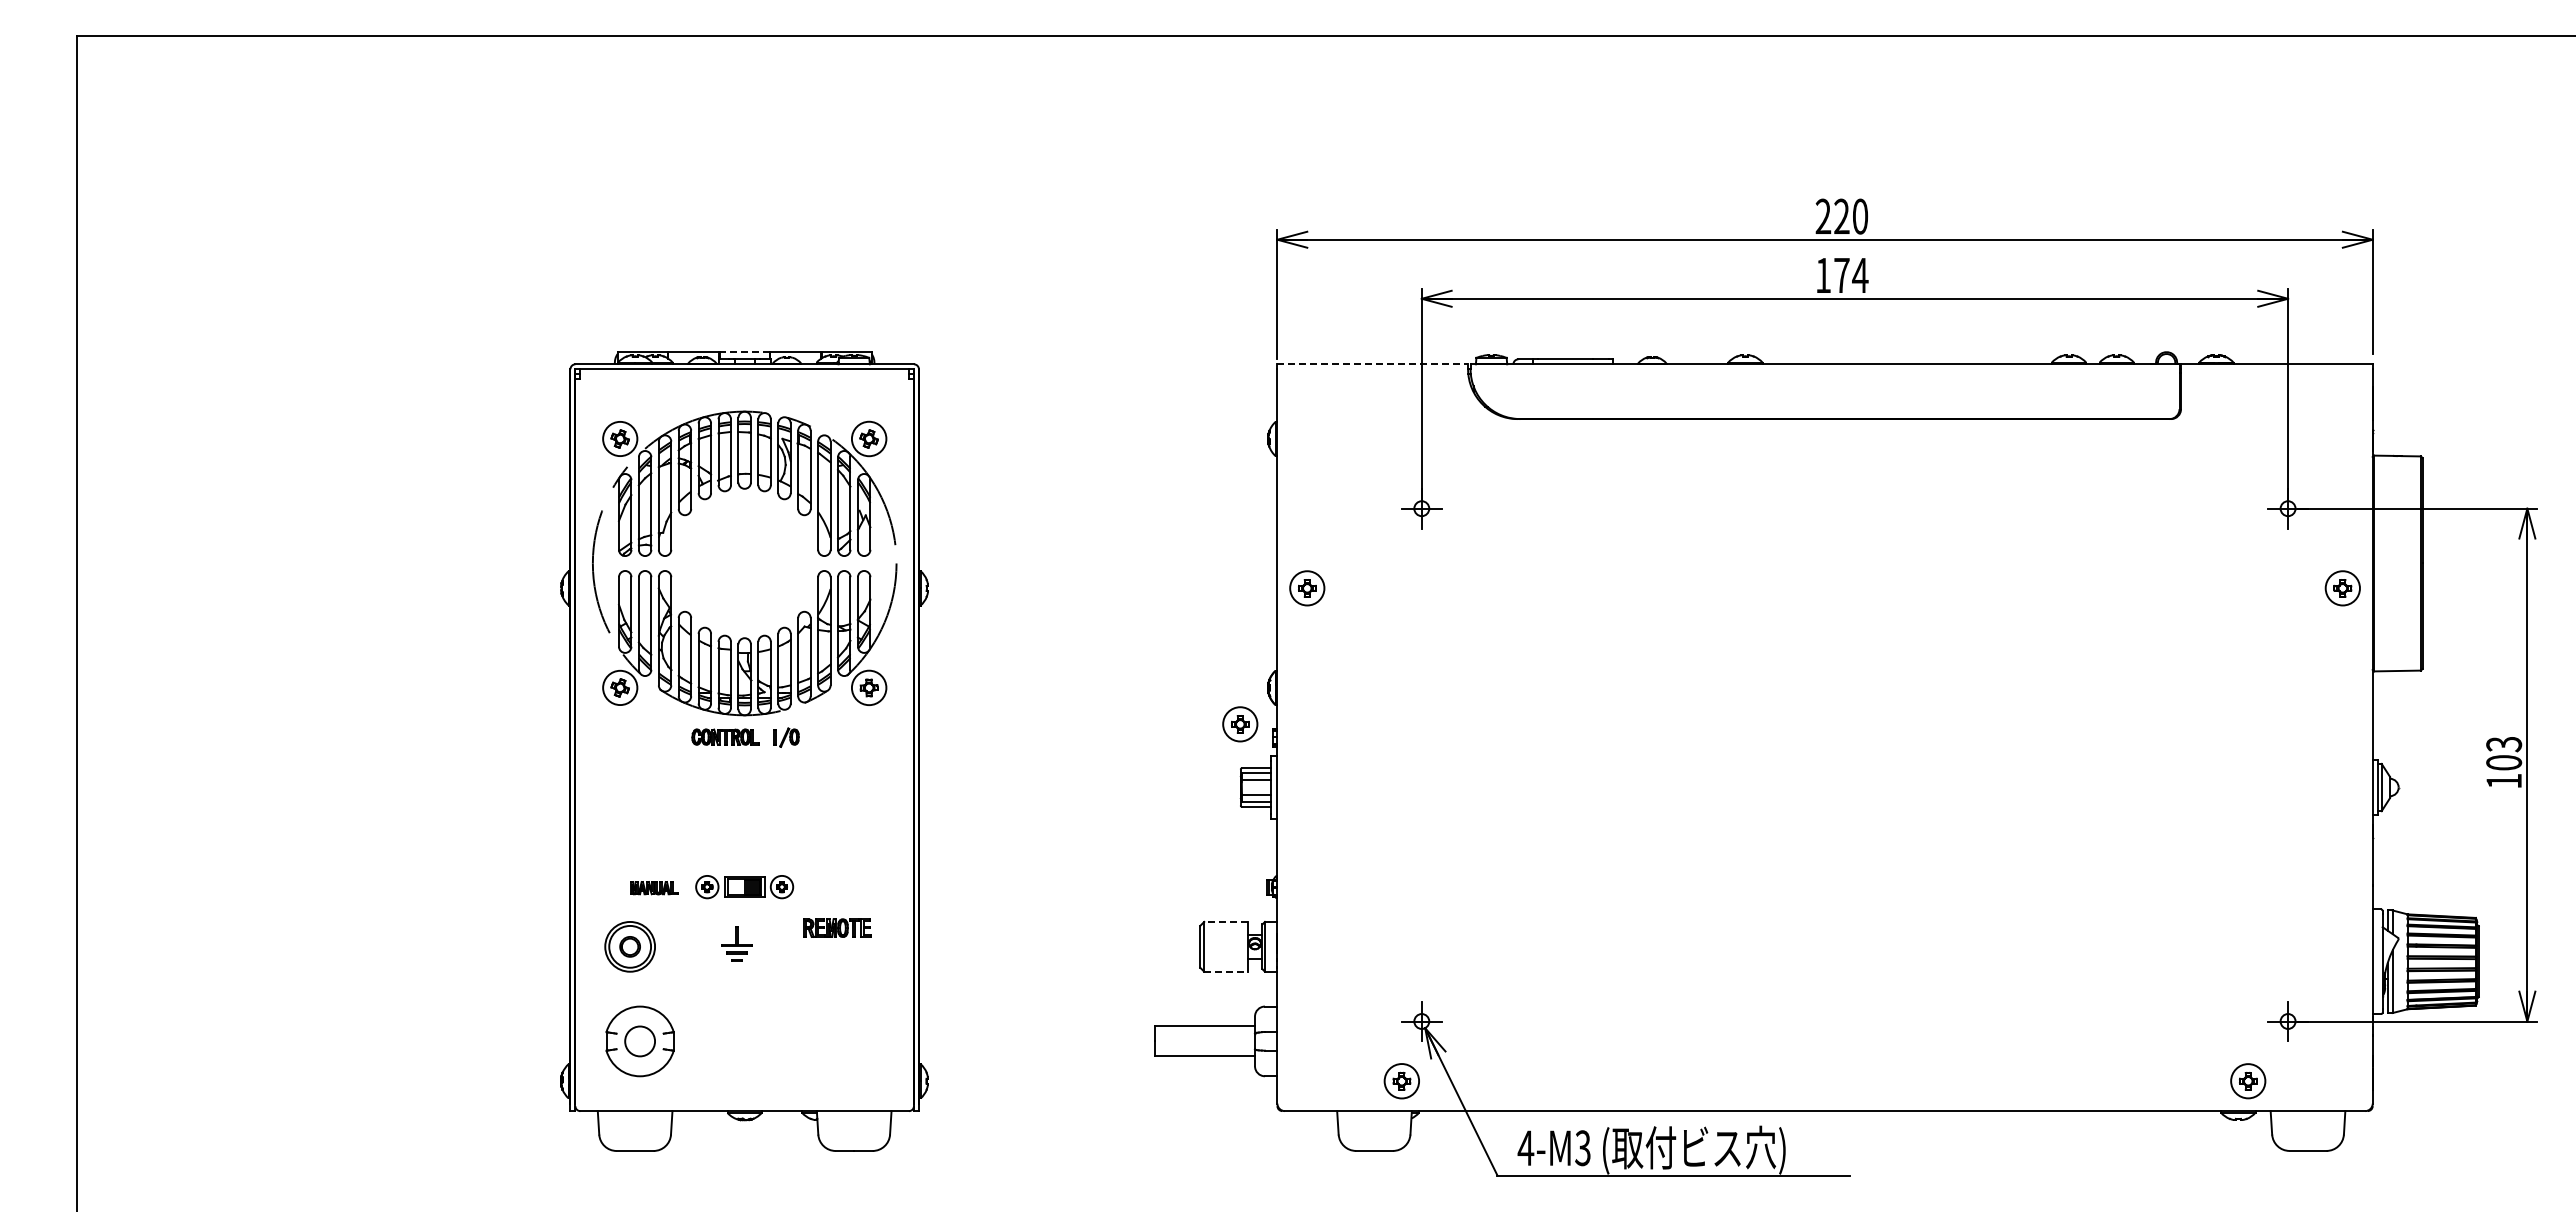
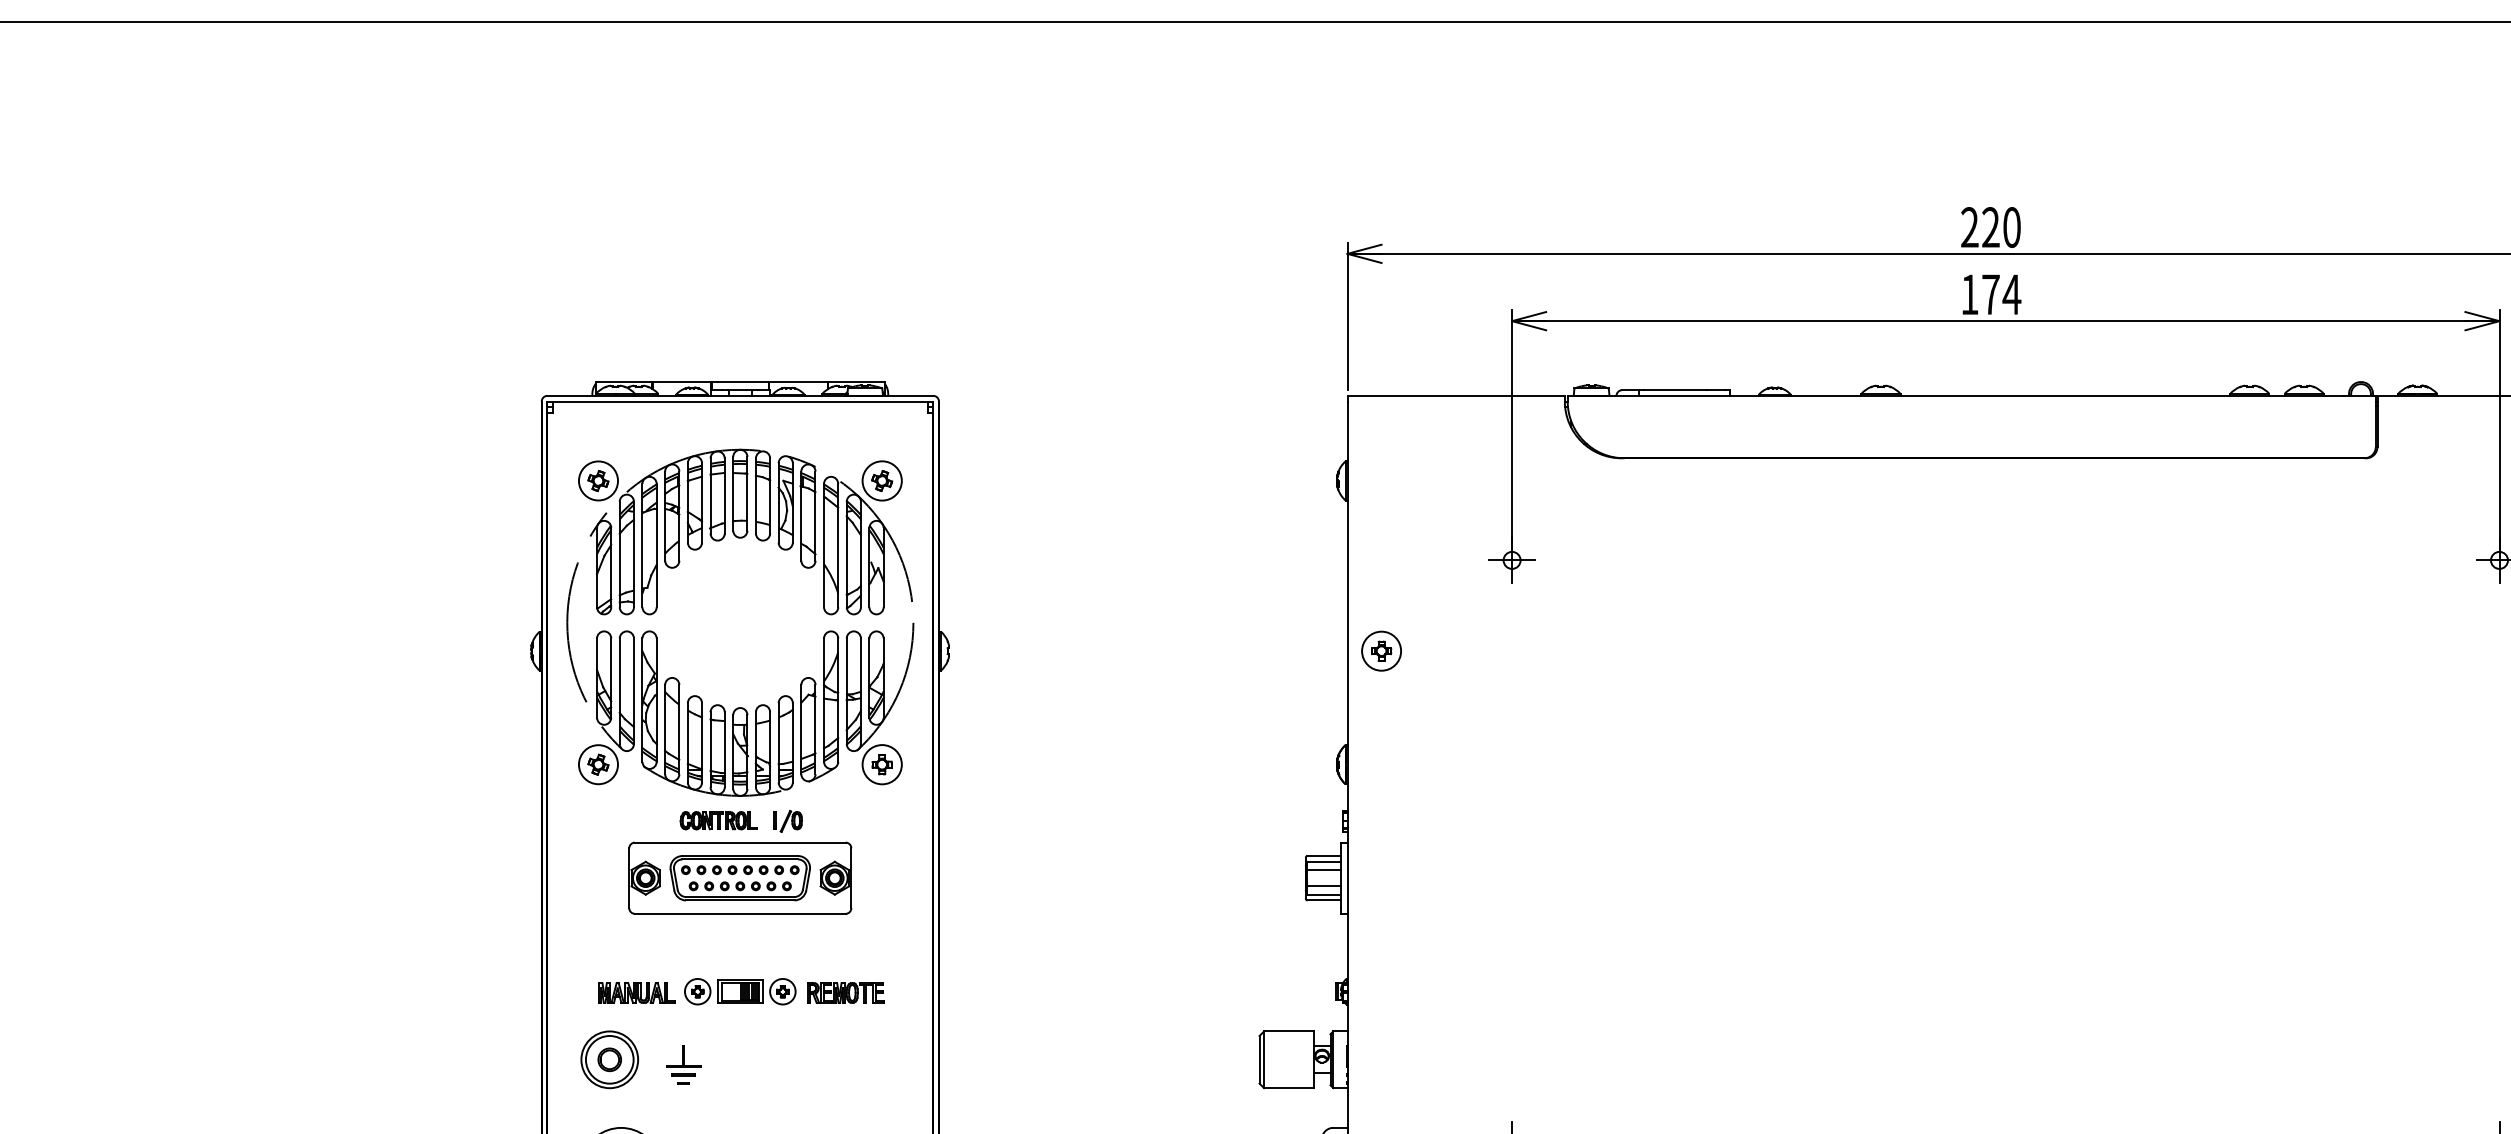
line: (744, 352) -> (740, 382), dashed -> solid
line: (1373, 364) -> (1457, 396), dashed -> solid
part: (1240, 724) -> (1305, 806), removed
part: (744, 787) -> (740, 878), added
part: (654, 887) -> (637, 992), size x1.43
line: (1225, 921) -> (1288, 1030), dashed -> solid
part: (837, 927) -> (846, 992), moved
part: (736, 943) -> (683, 1063), moved
line: (1225, 971) -> (1288, 1087), dashed -> solid

